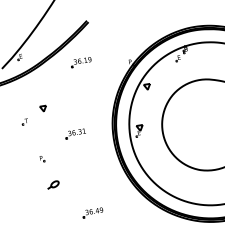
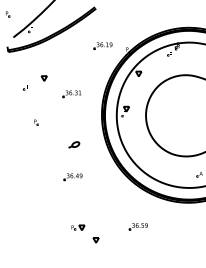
part: (80, 63) -> (102, 46), moved
part: (75, 134) -> (71, 94), moved
part: (53, 184) -> (74, 144), moved

